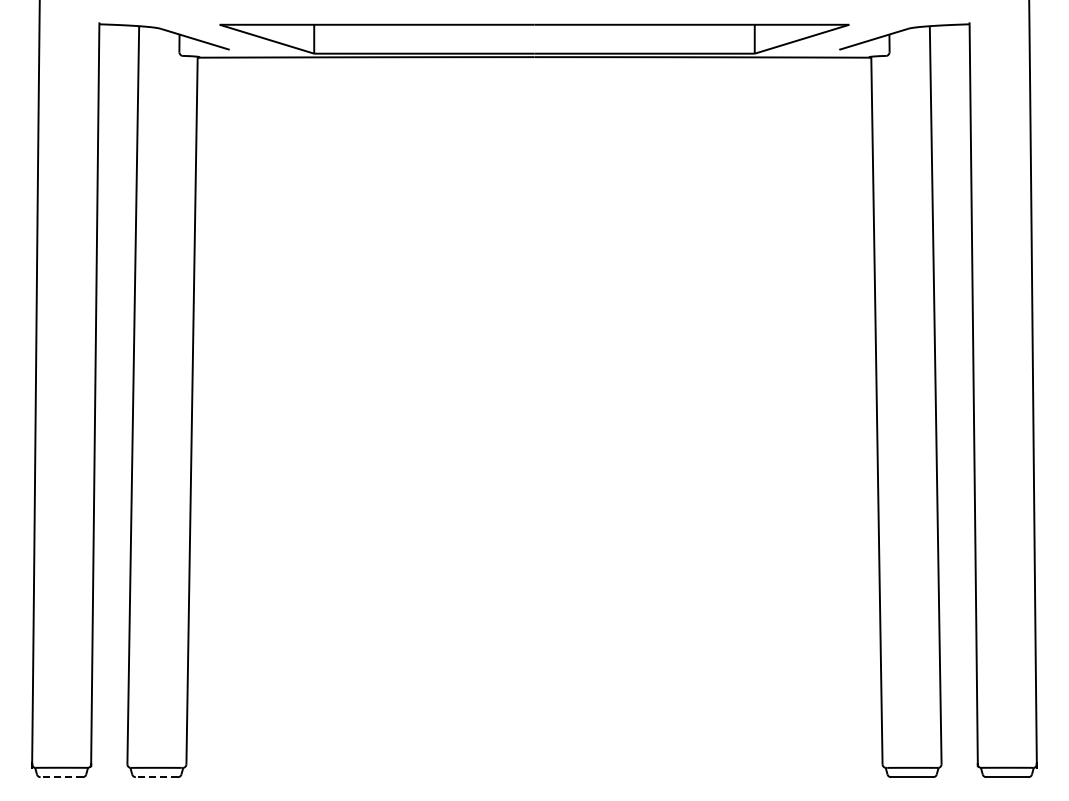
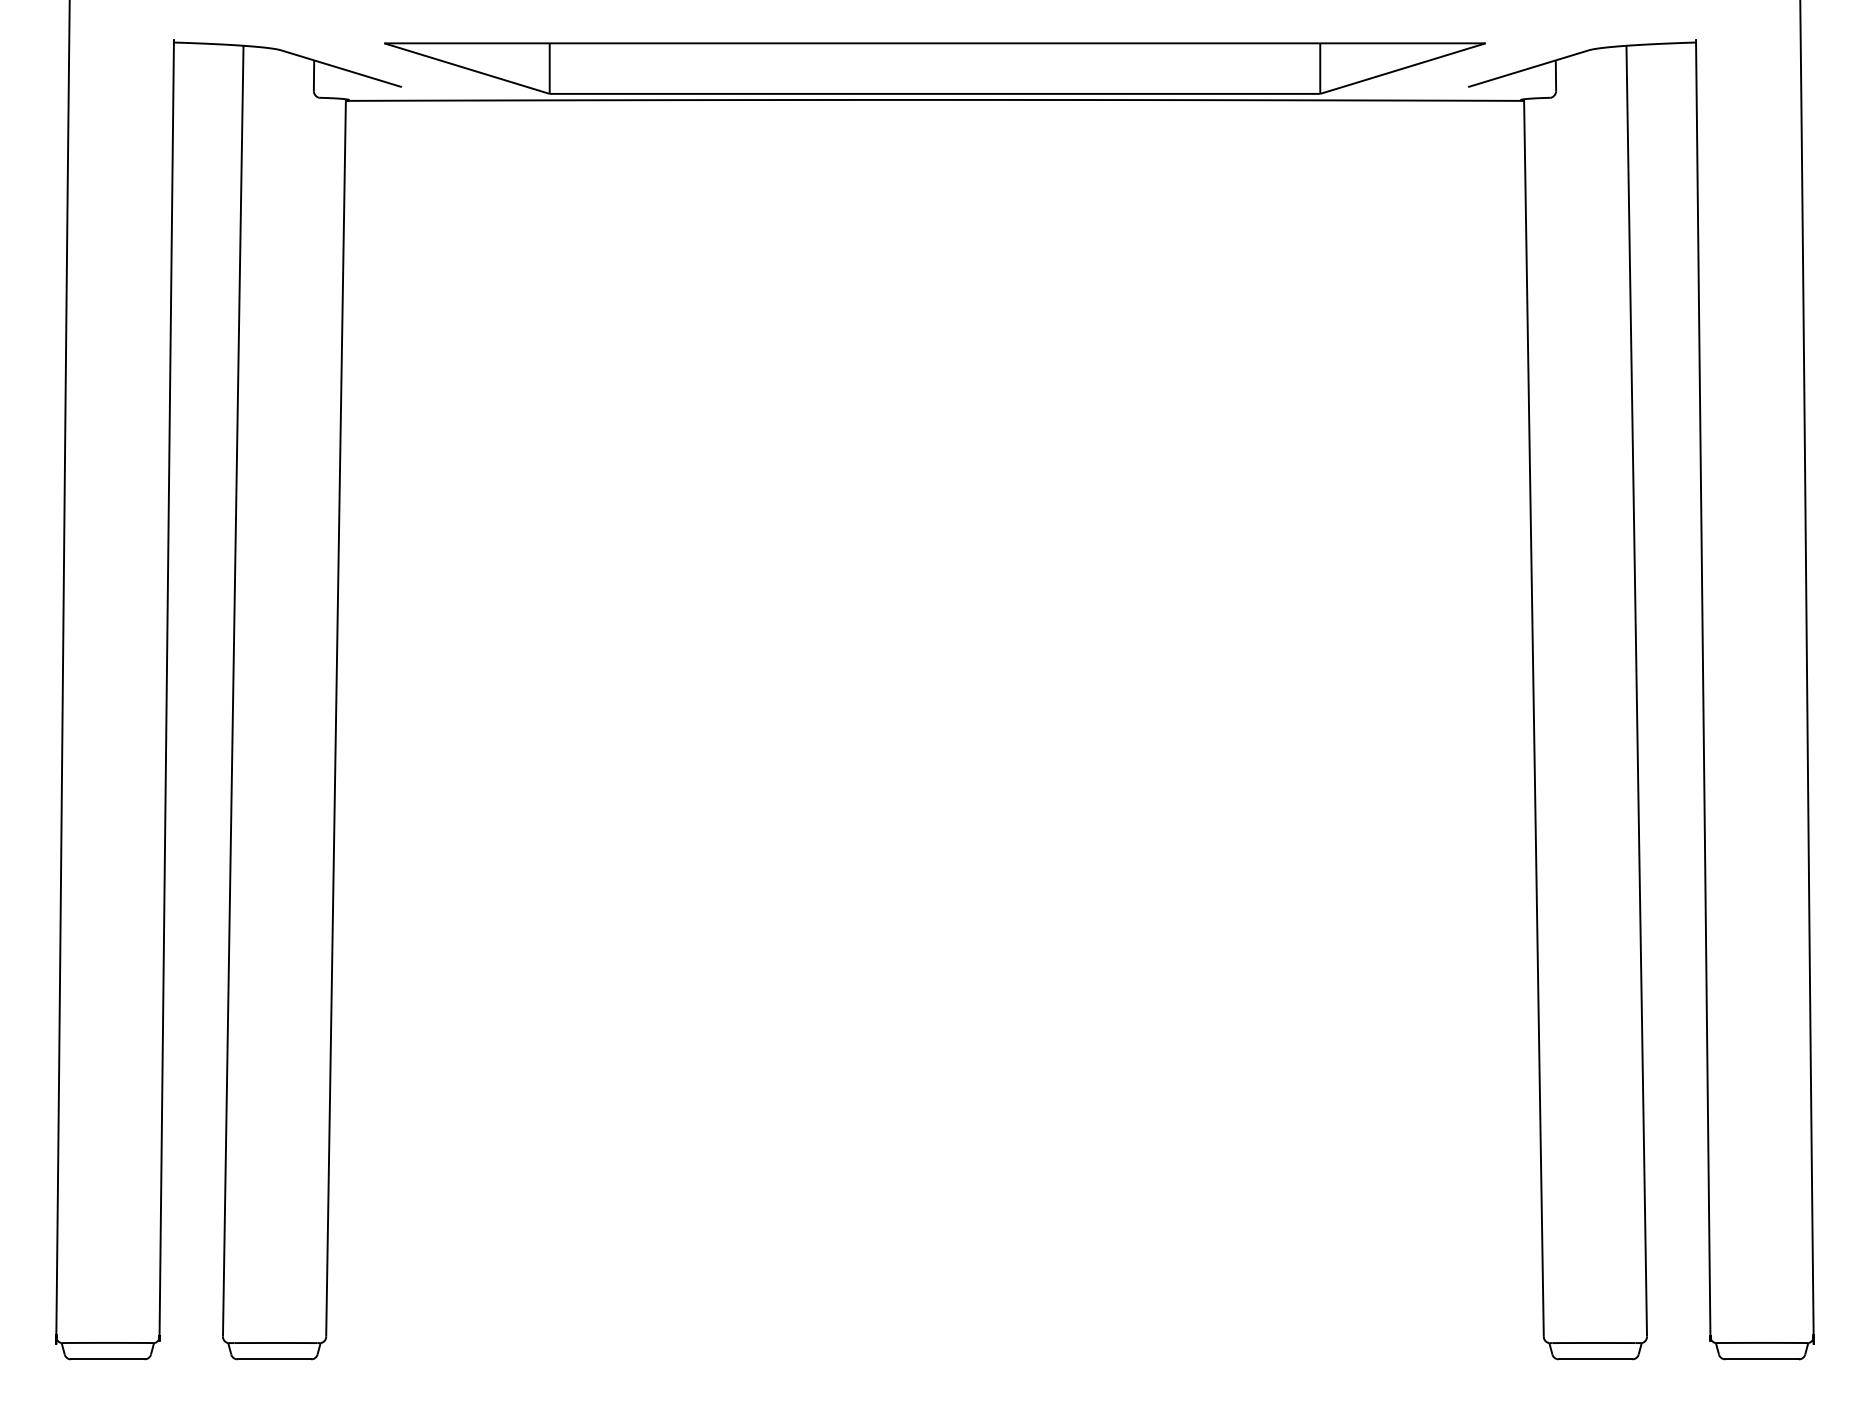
line: (61, 777) -> (107, 1359), dashed -> solid
line: (156, 777) -> (273, 1359), dashed -> solid

